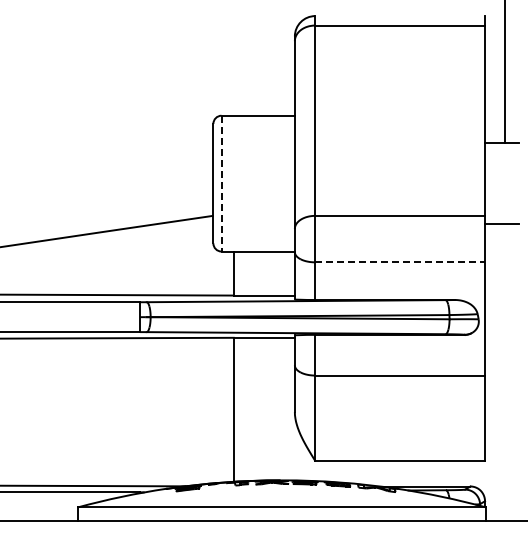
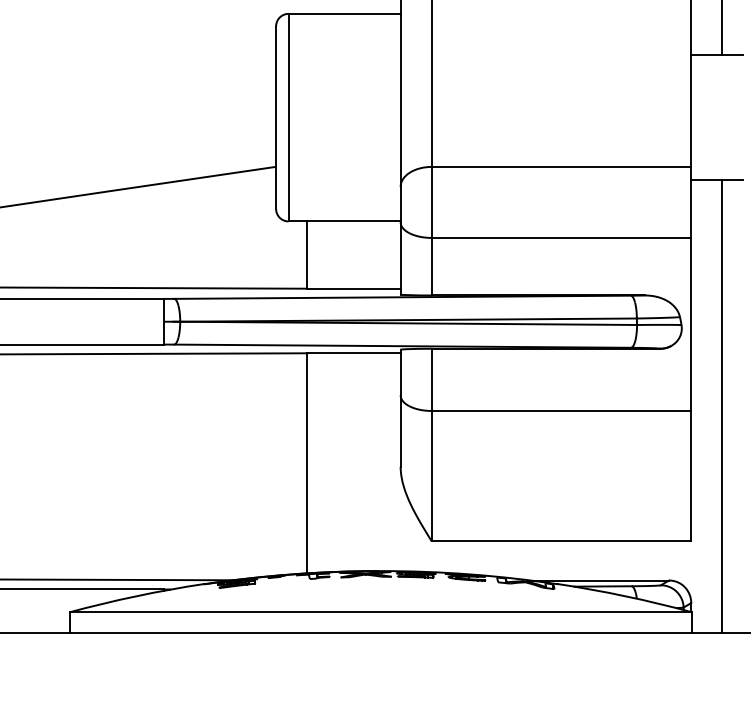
line: (221, 183) -> (288, 117), dashed -> solid
line: (400, 262) -> (562, 238), dashed -> solid
line: (505, 372) -> (722, 406), added

